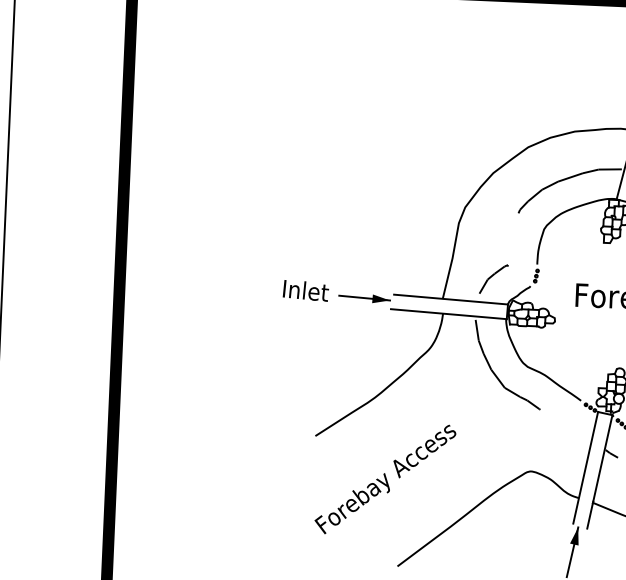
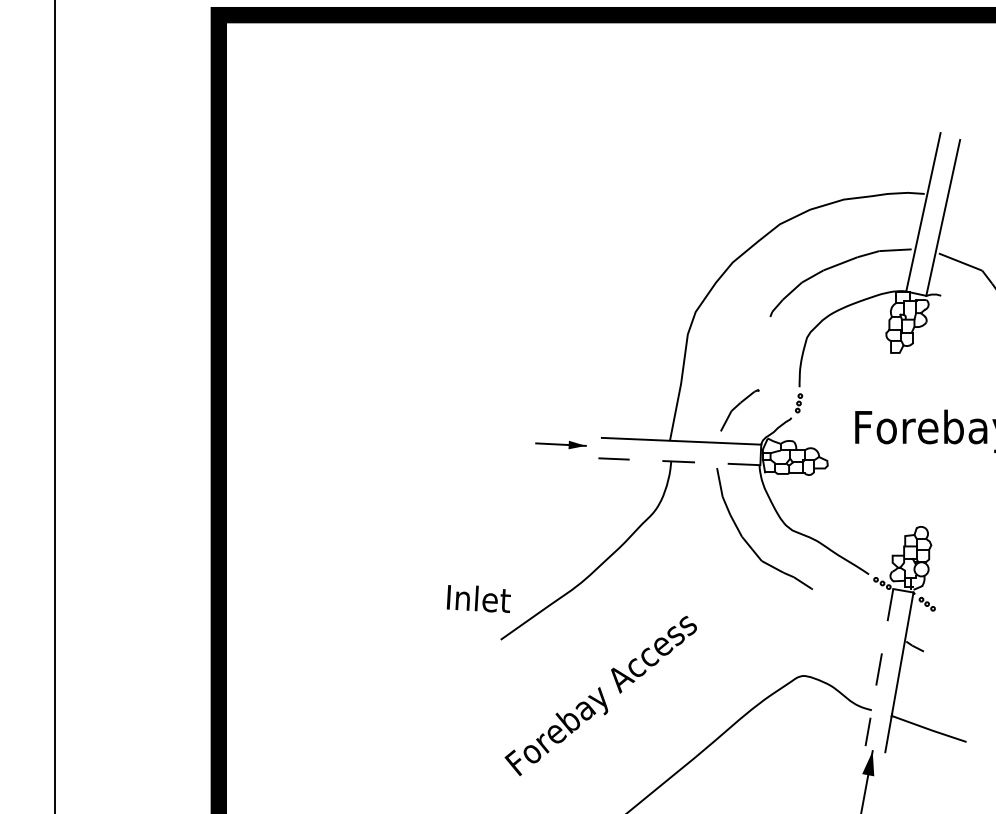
text: (305, 290) -> (478, 598), moved
part: (364, 298) -> (560, 444), size x0.7
line: (448, 313) -> (678, 461), solid -> dashed
line: (585, 467) -> (879, 667), solid -> dashed

